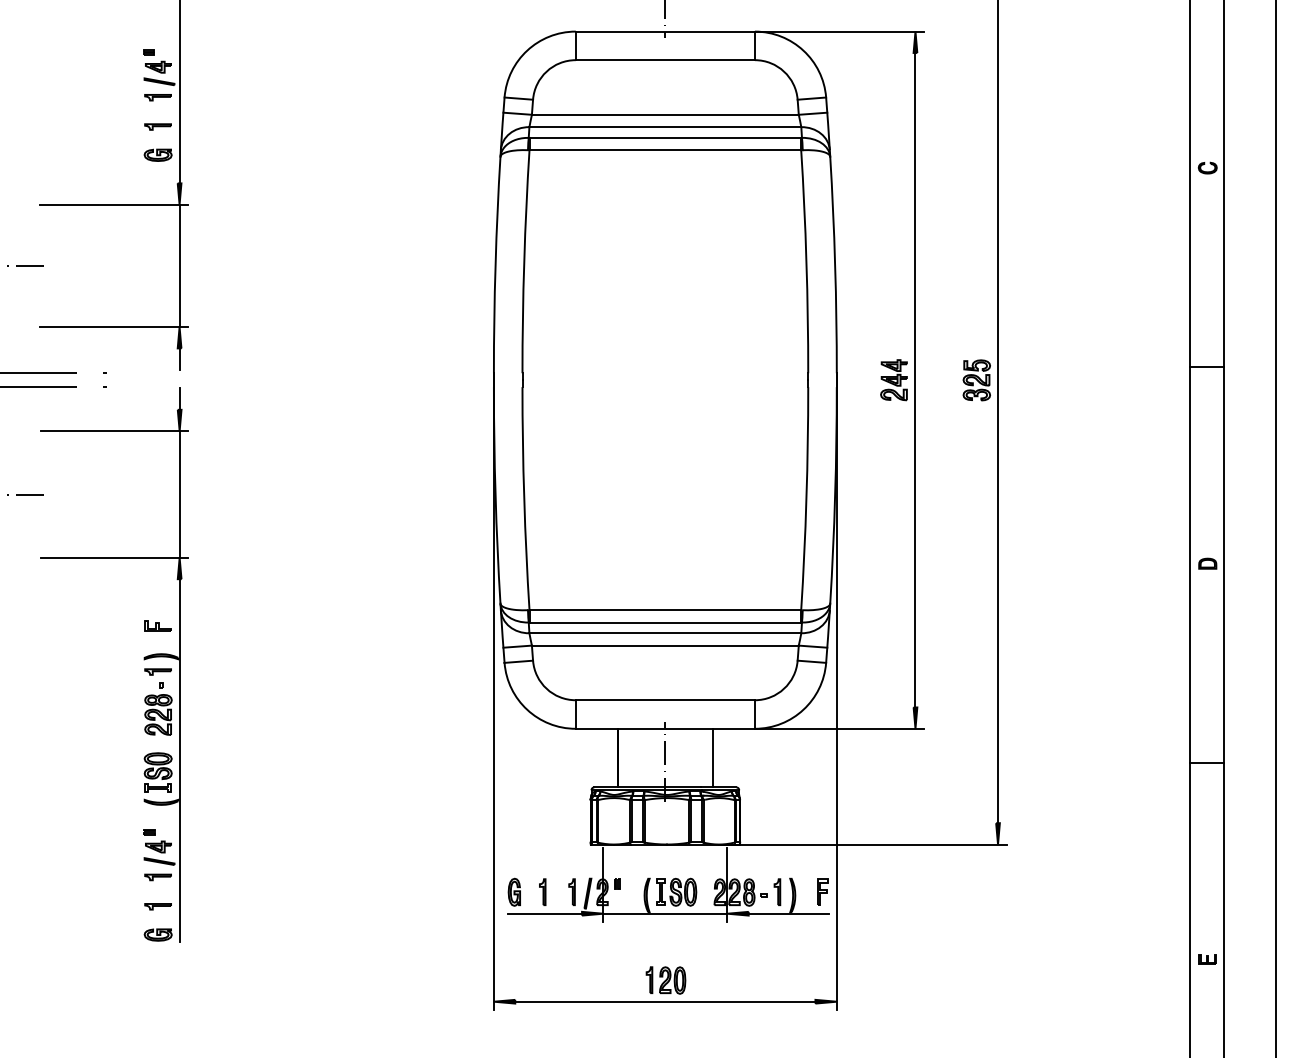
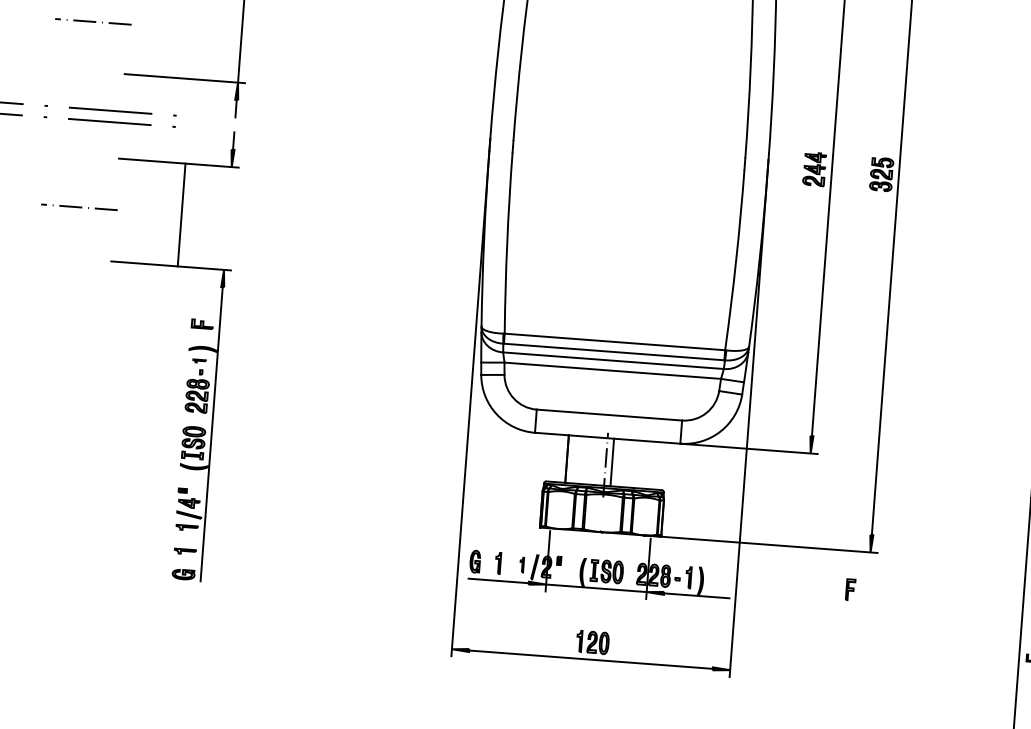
line: (179, 494) -> (181, 215), moved
part: (157, 671) -> (199, 360), size x0.6
line: (713, 757) -> (612, 462), moved
part: (571, 891) -> (521, 564), size x0.7
part: (822, 891) -> (850, 589), moved

